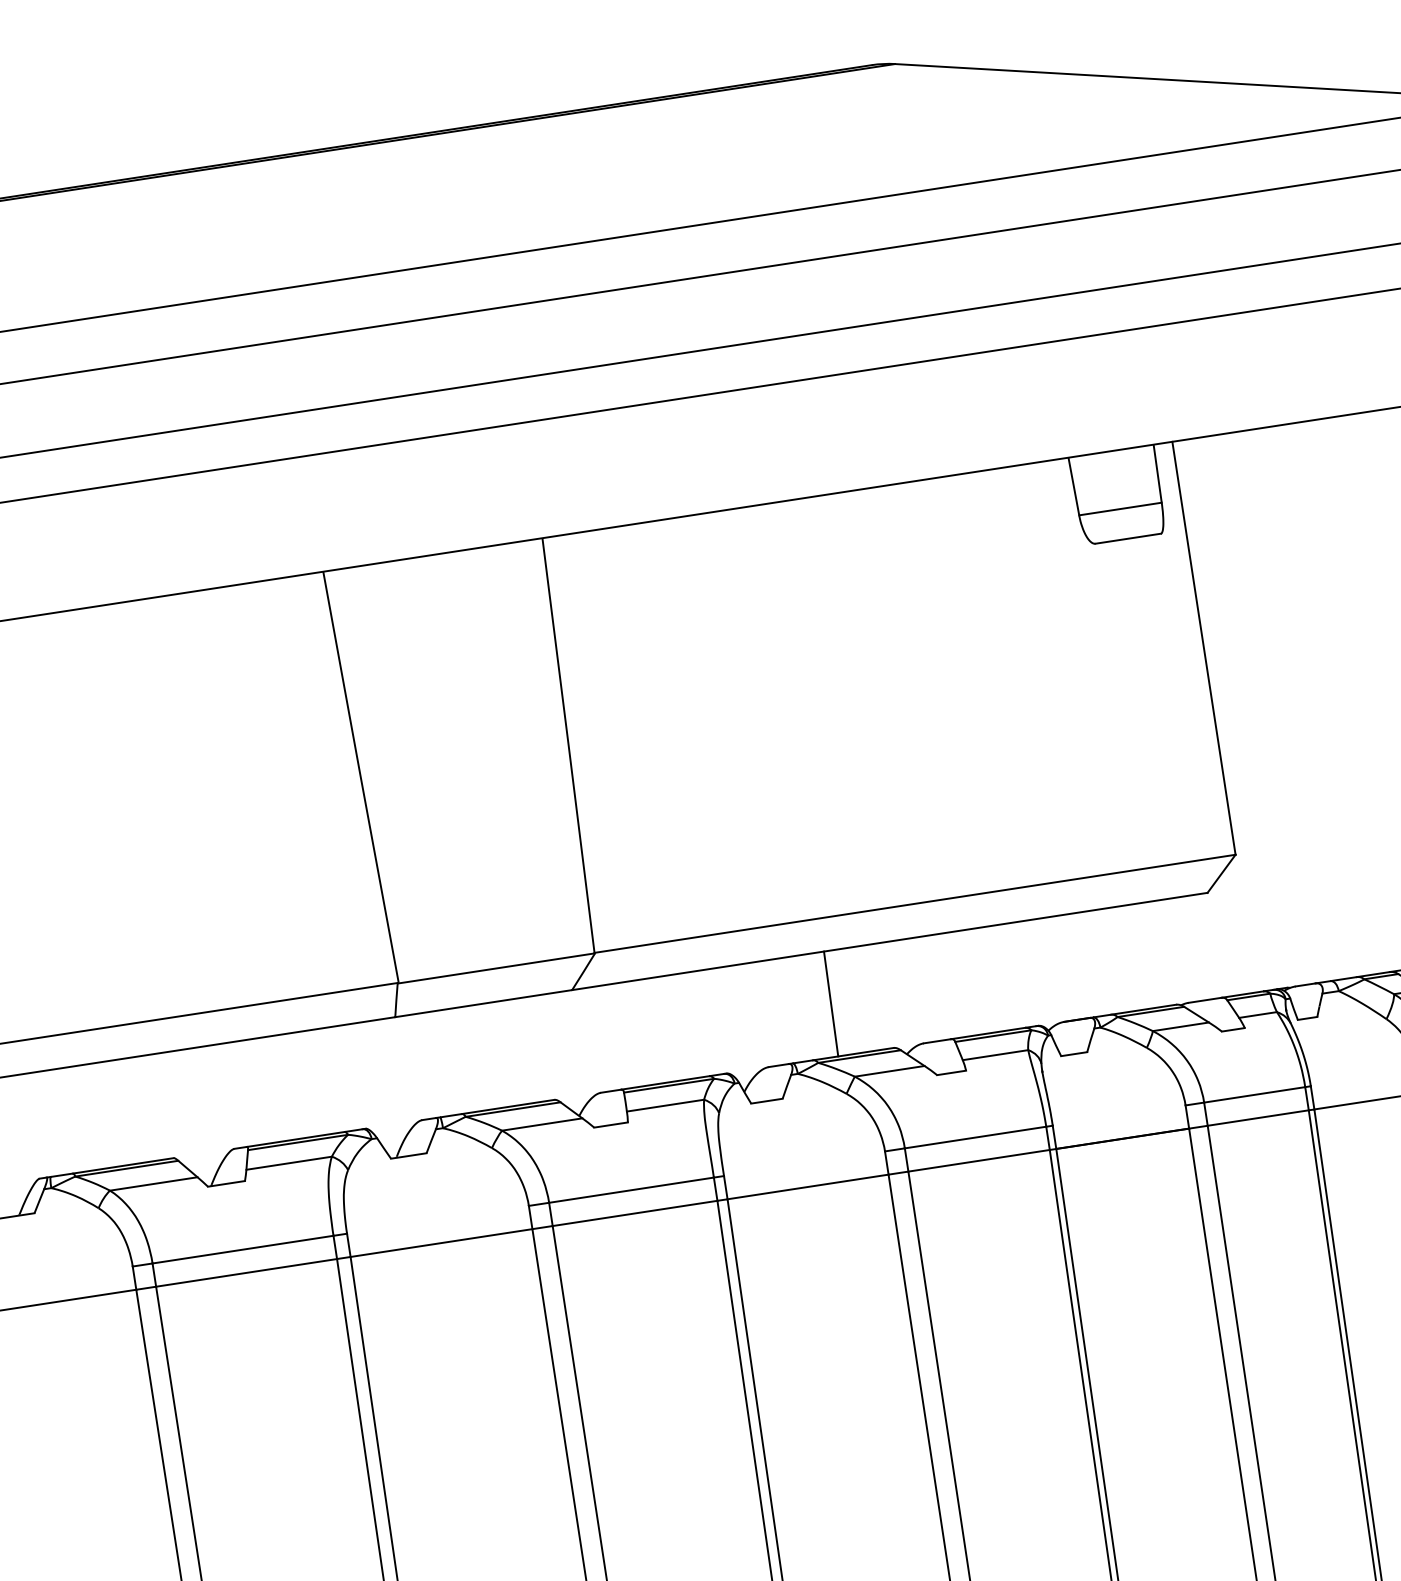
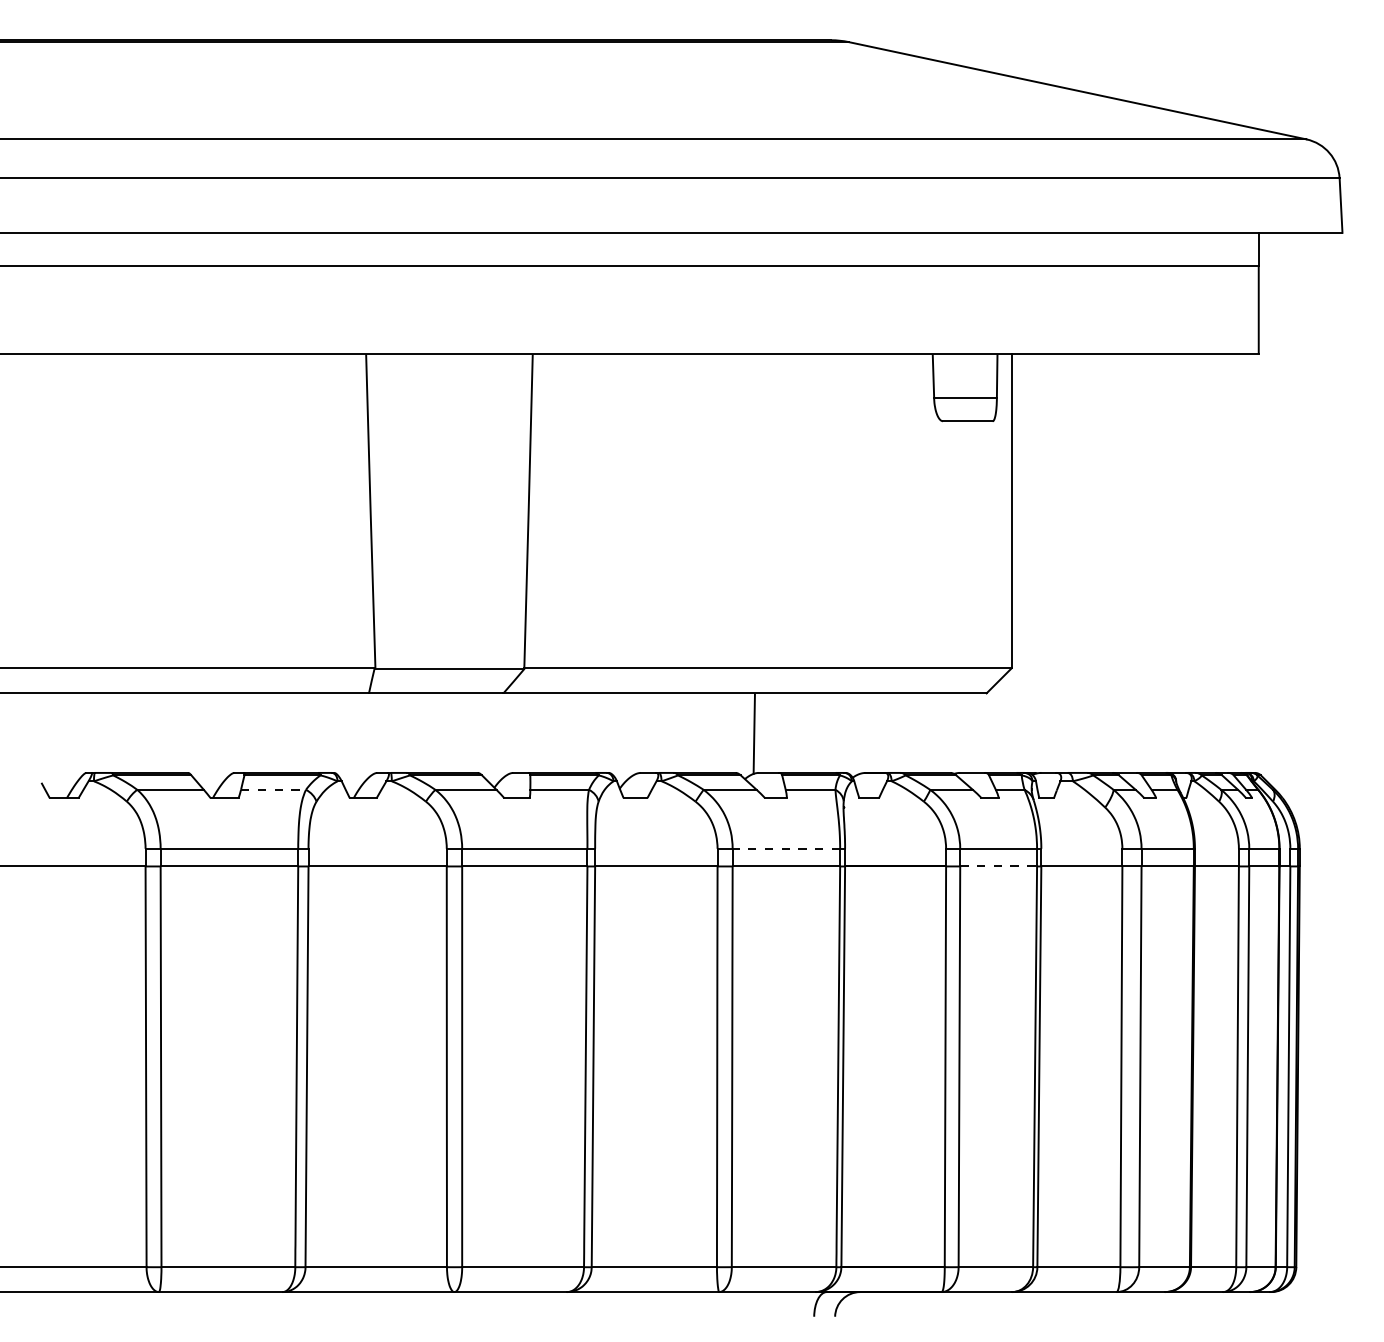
line: (829, 1003) -> (753, 733), moved
line: (1259, 1117) -> (999, 866), solid -> dashed
line: (975, 1137) -> (786, 848), solid -> dashed
line: (290, 1162) -> (274, 789), solid -> dashed

